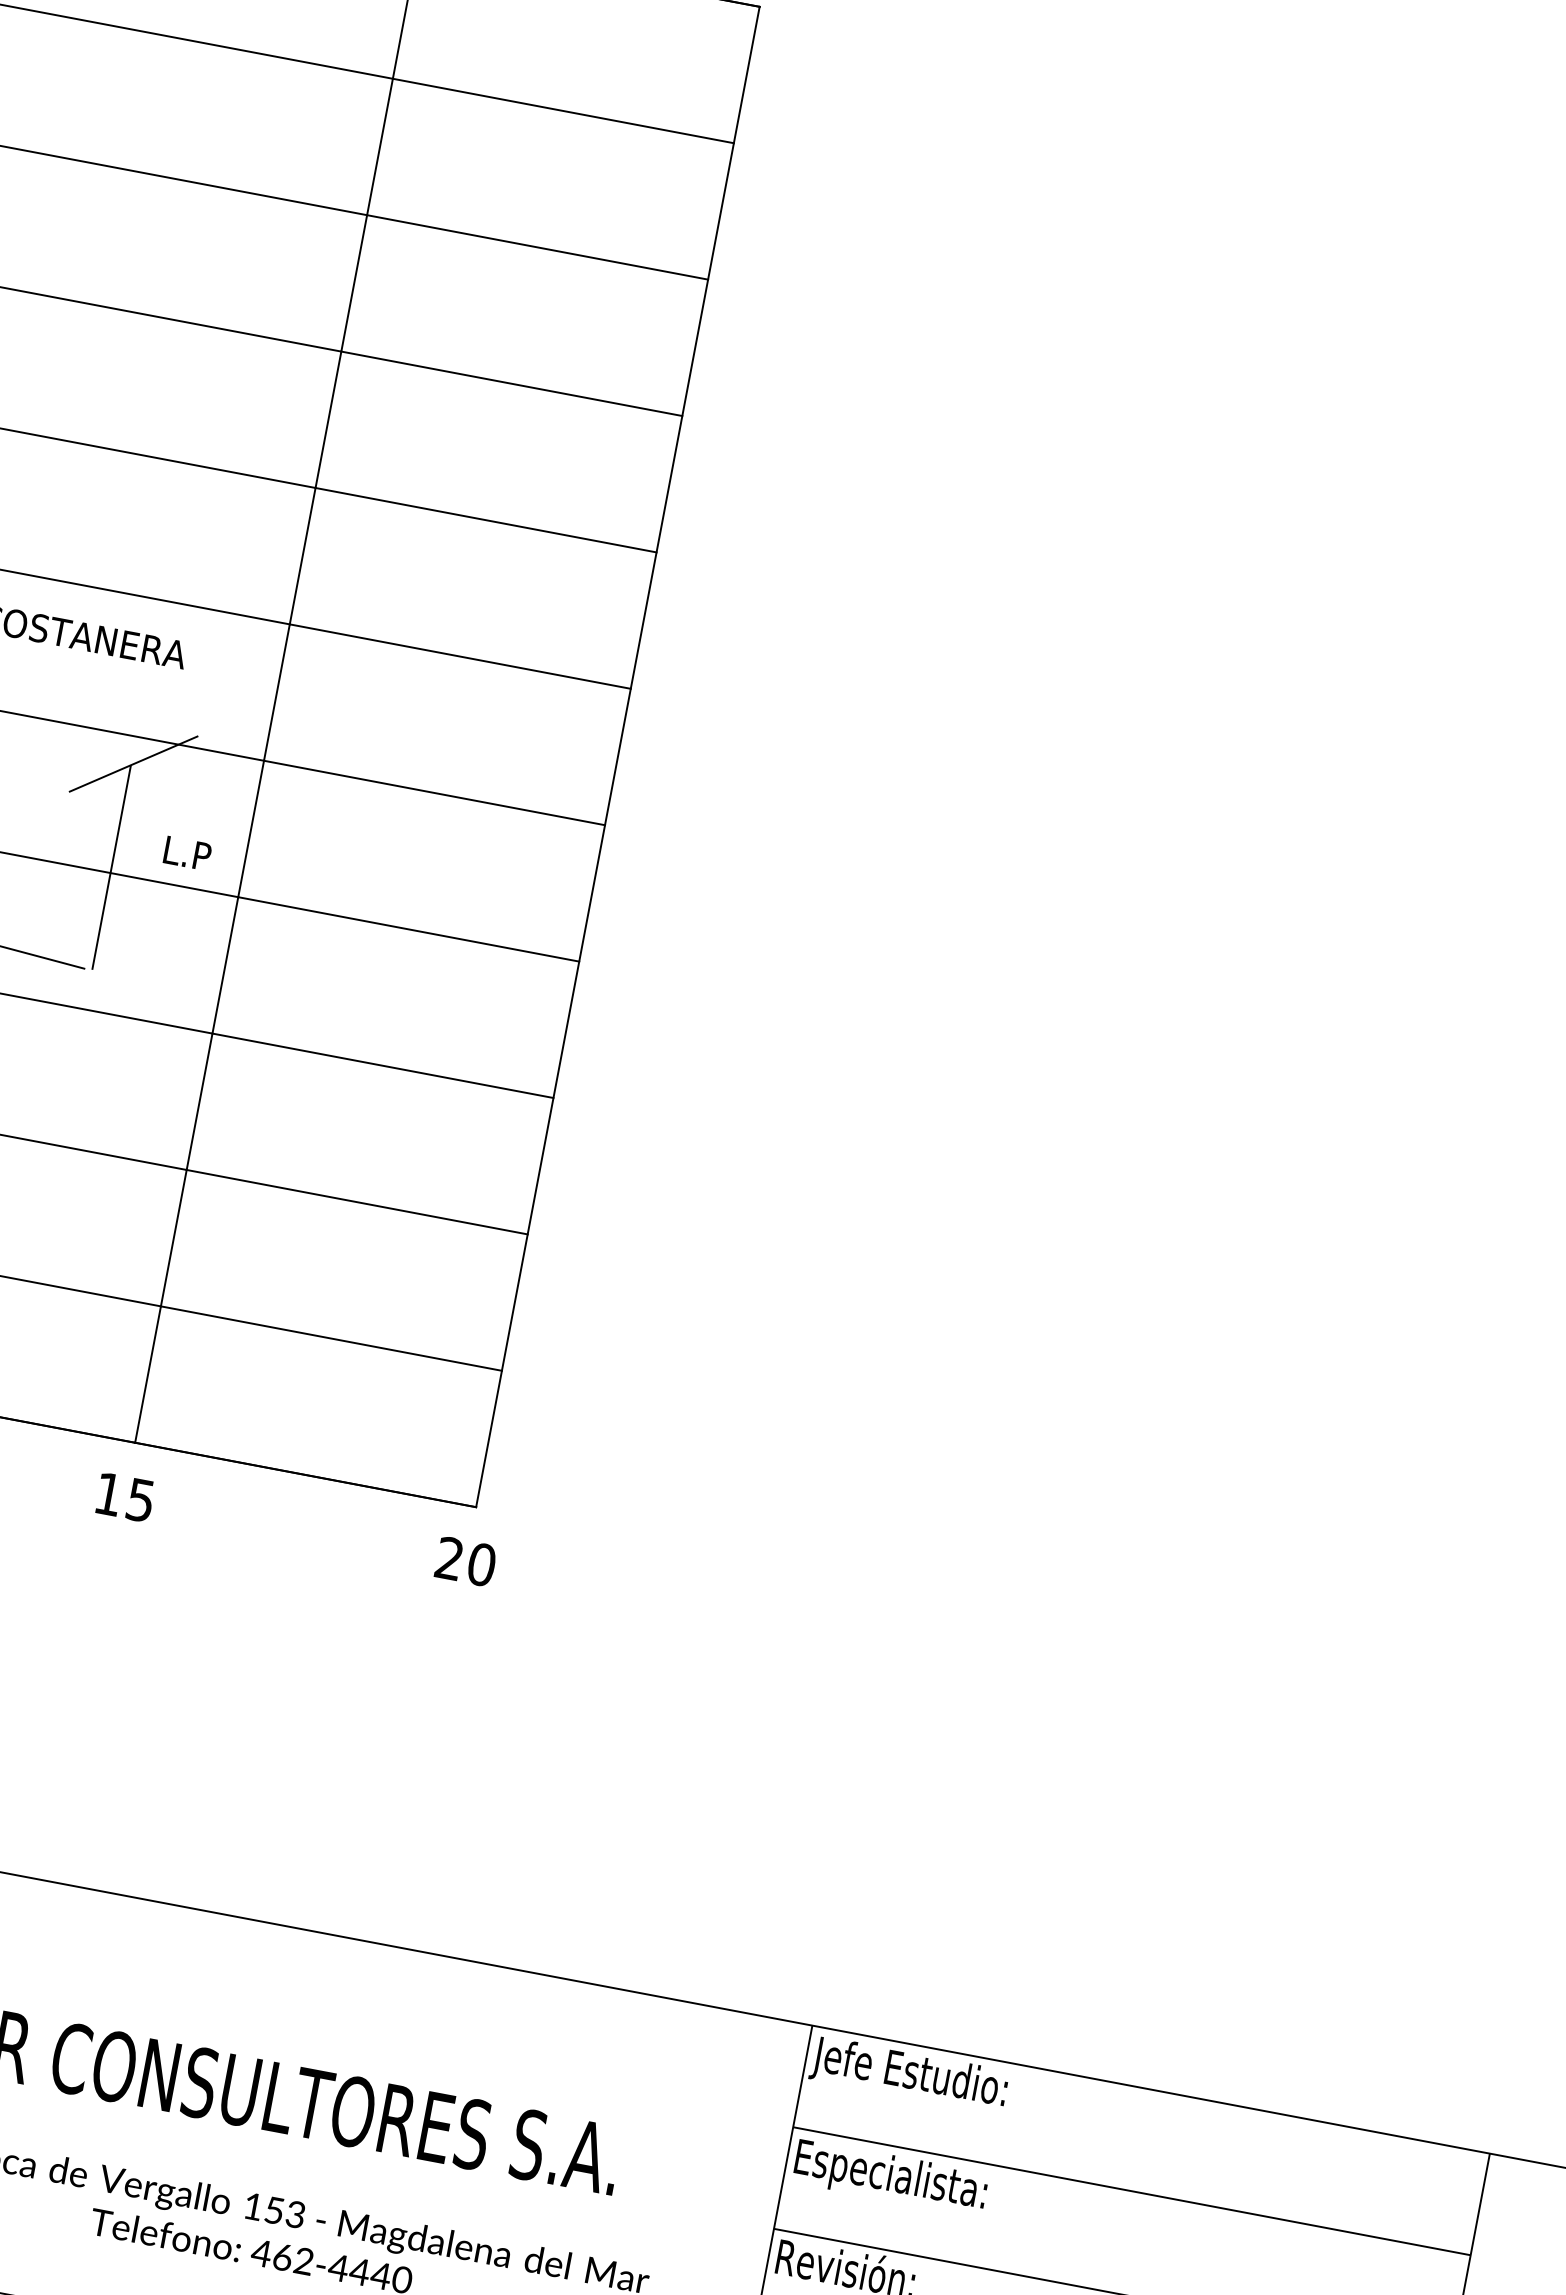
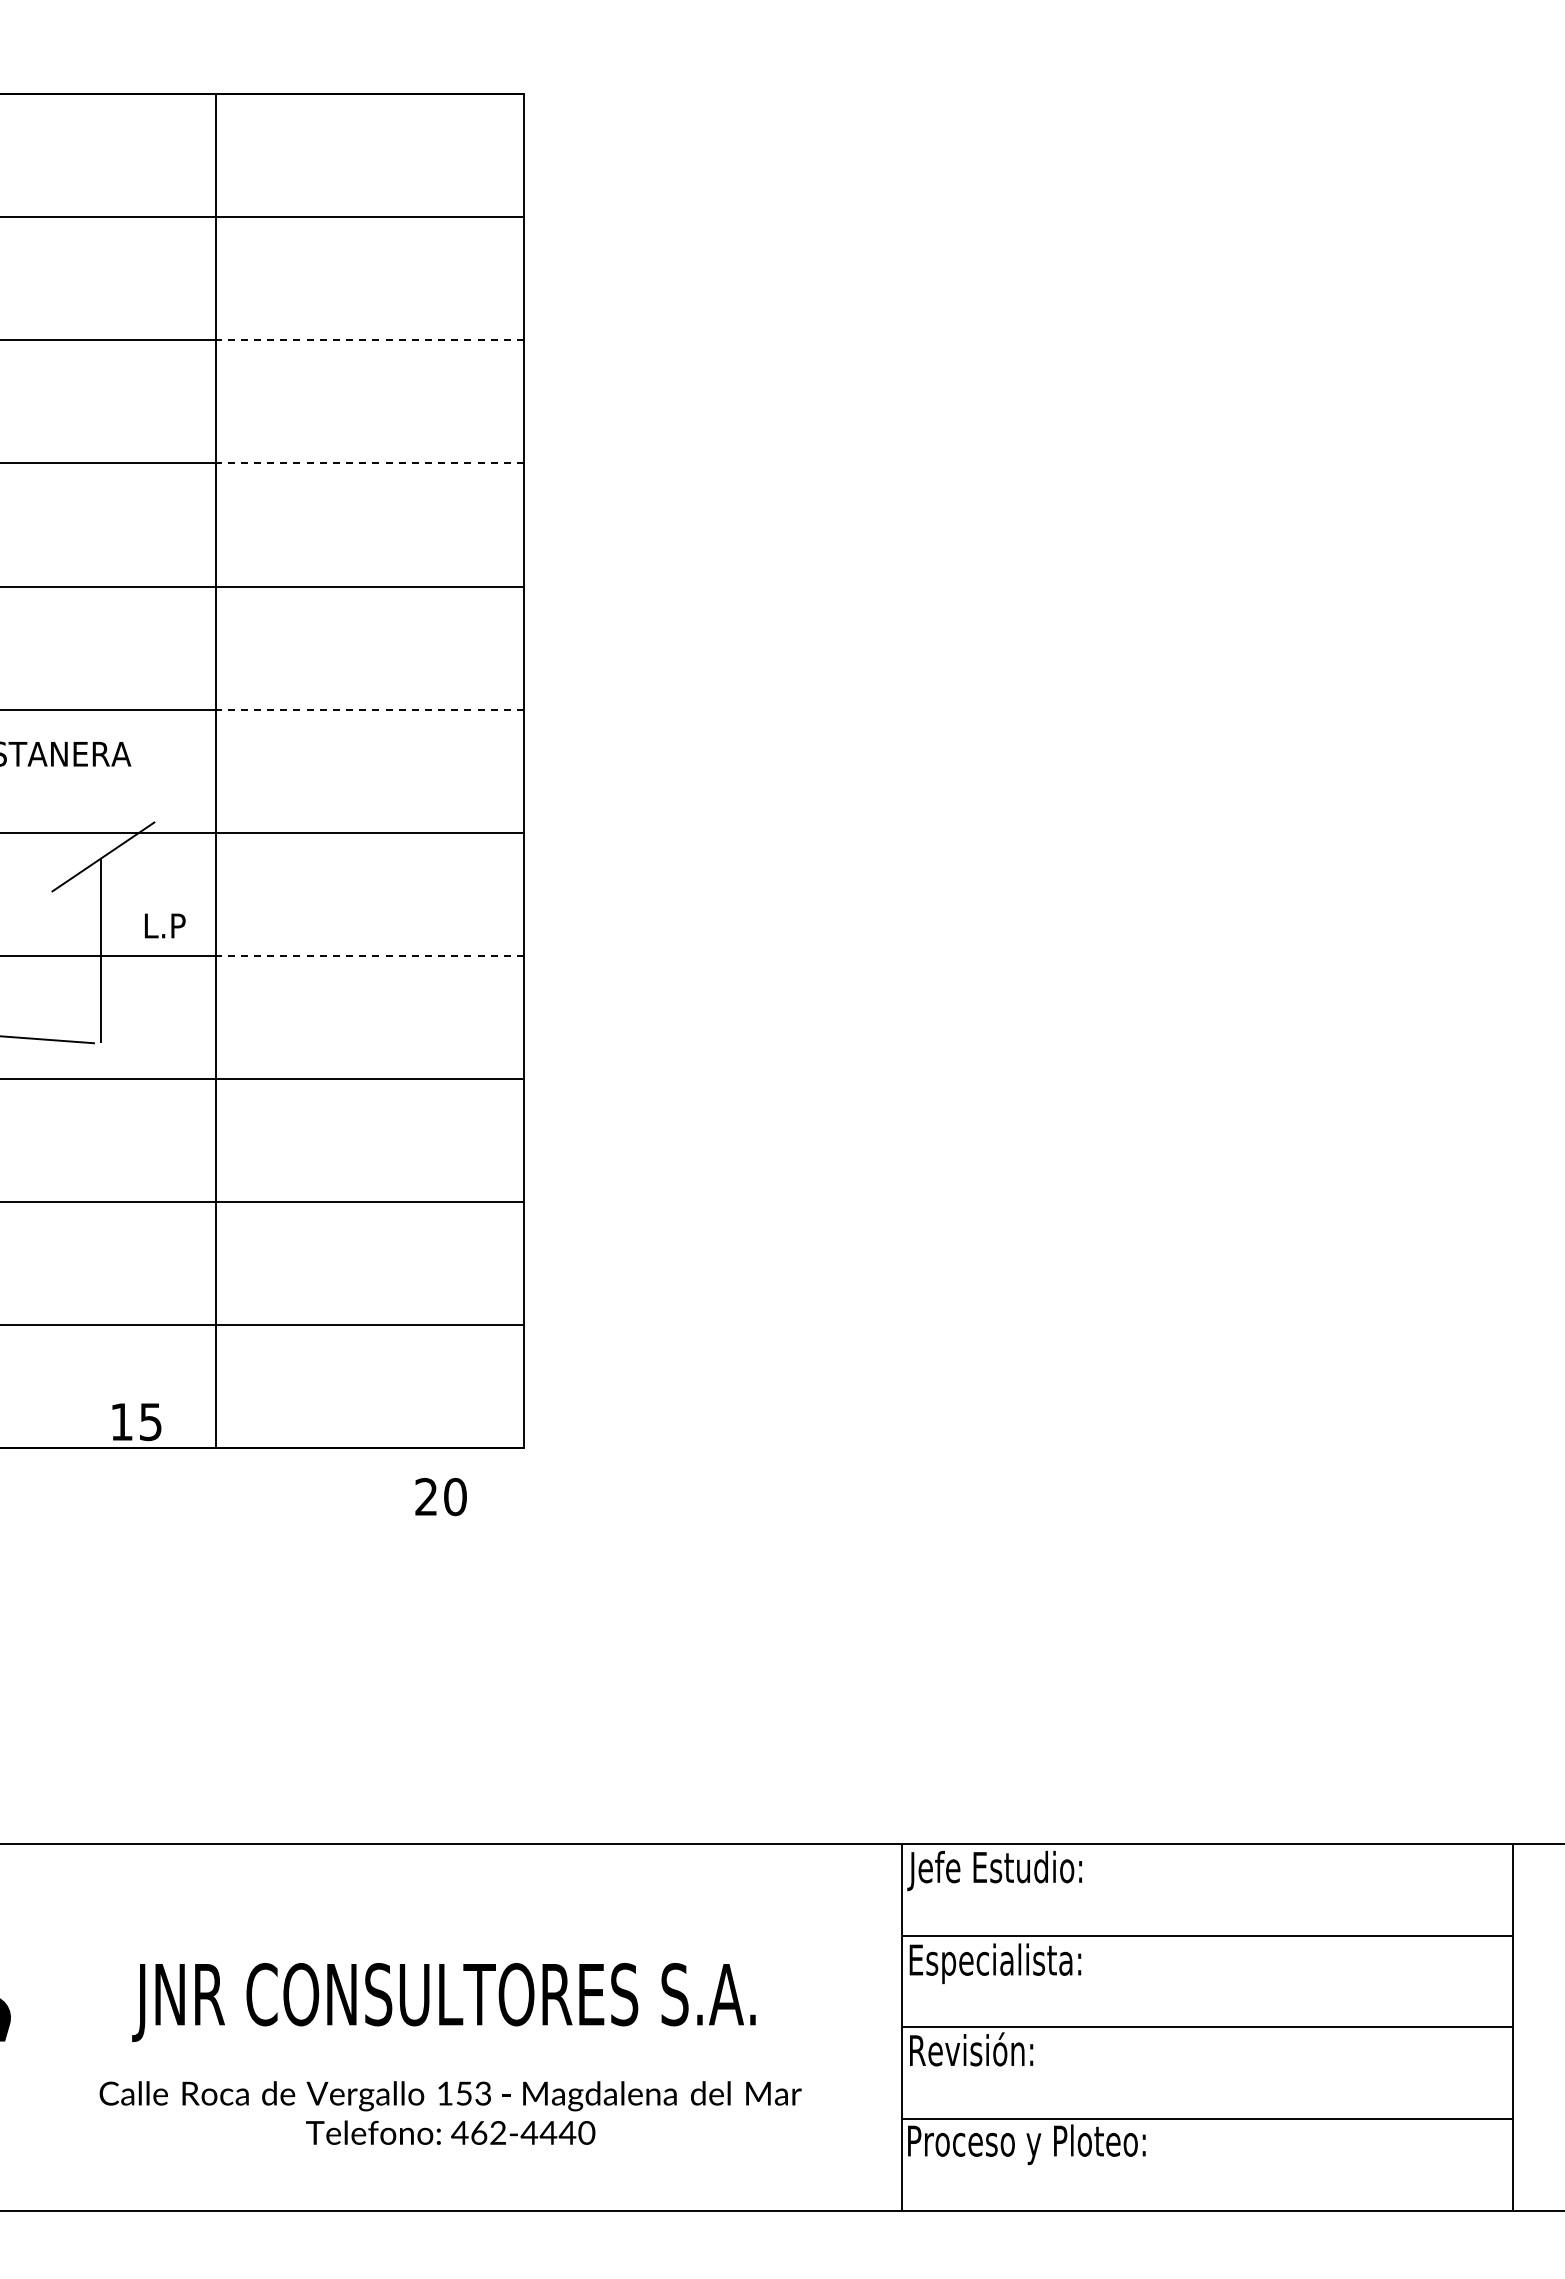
line: (537, 247) -> (370, 340), solid -> dashed
line: (512, 383) -> (370, 463), solid -> dashed
line: (460, 656) -> (370, 709), solid -> dashed
line: (409, 929) -> (370, 955), solid -> dashed
text: (124, 1497) -> (136, 1422), moved
text: (465, 1562) -> (440, 1497), moved

